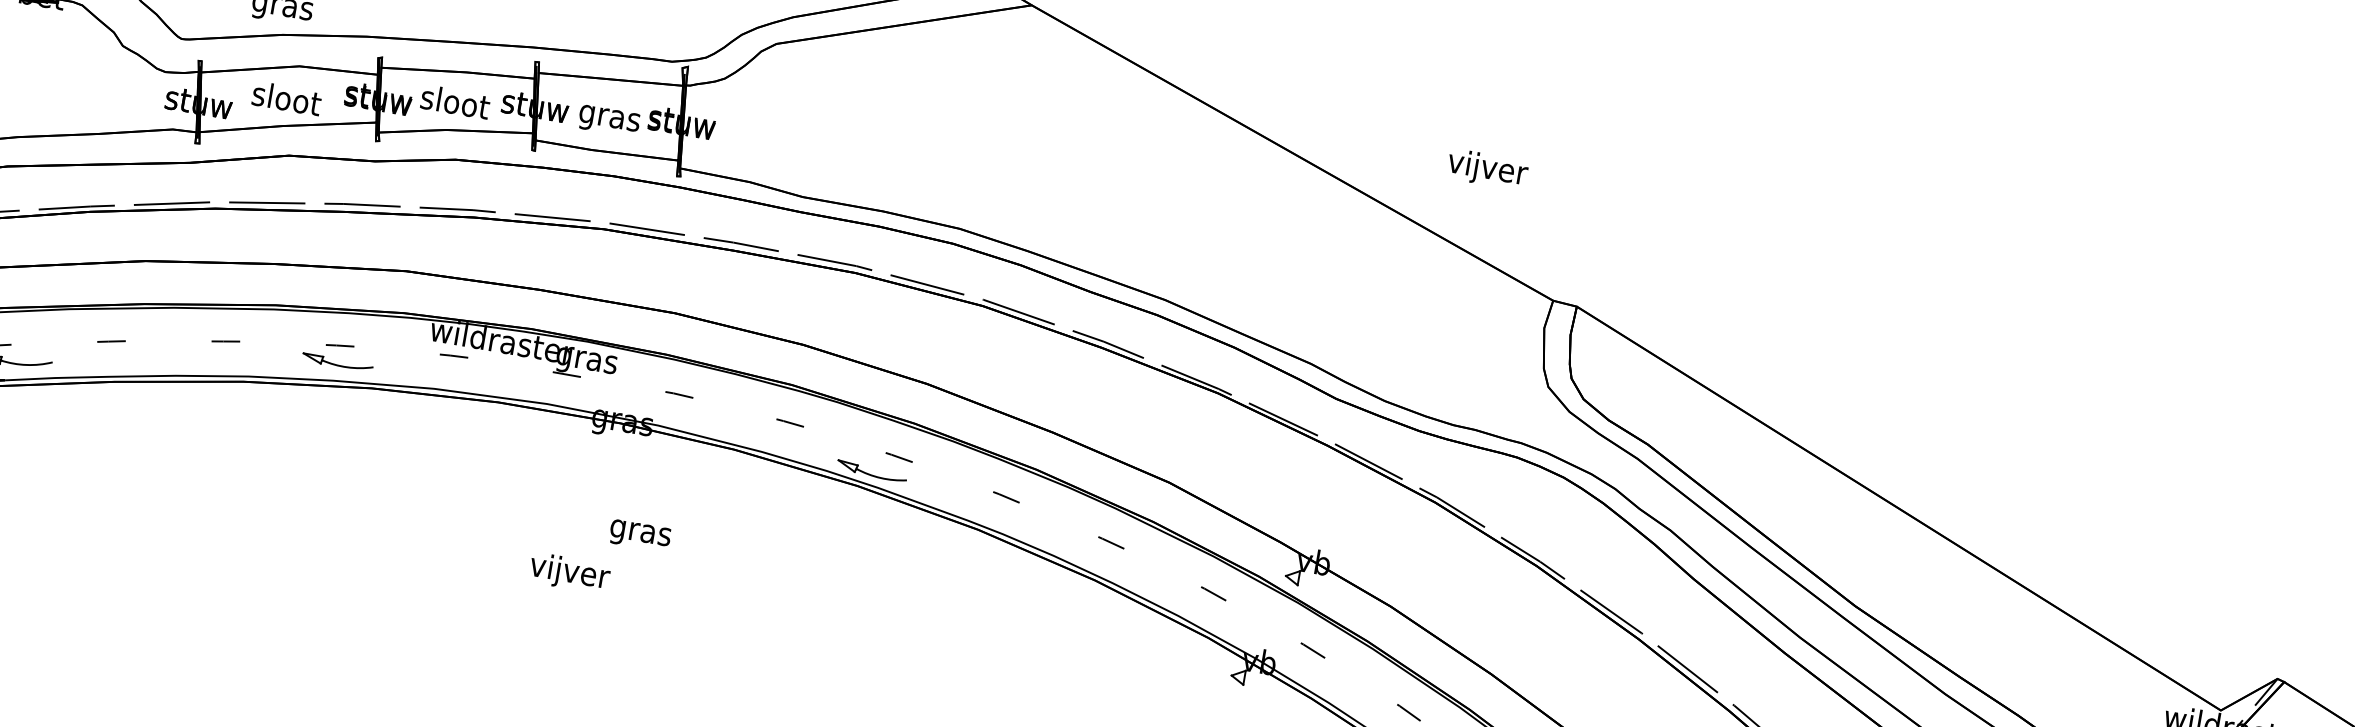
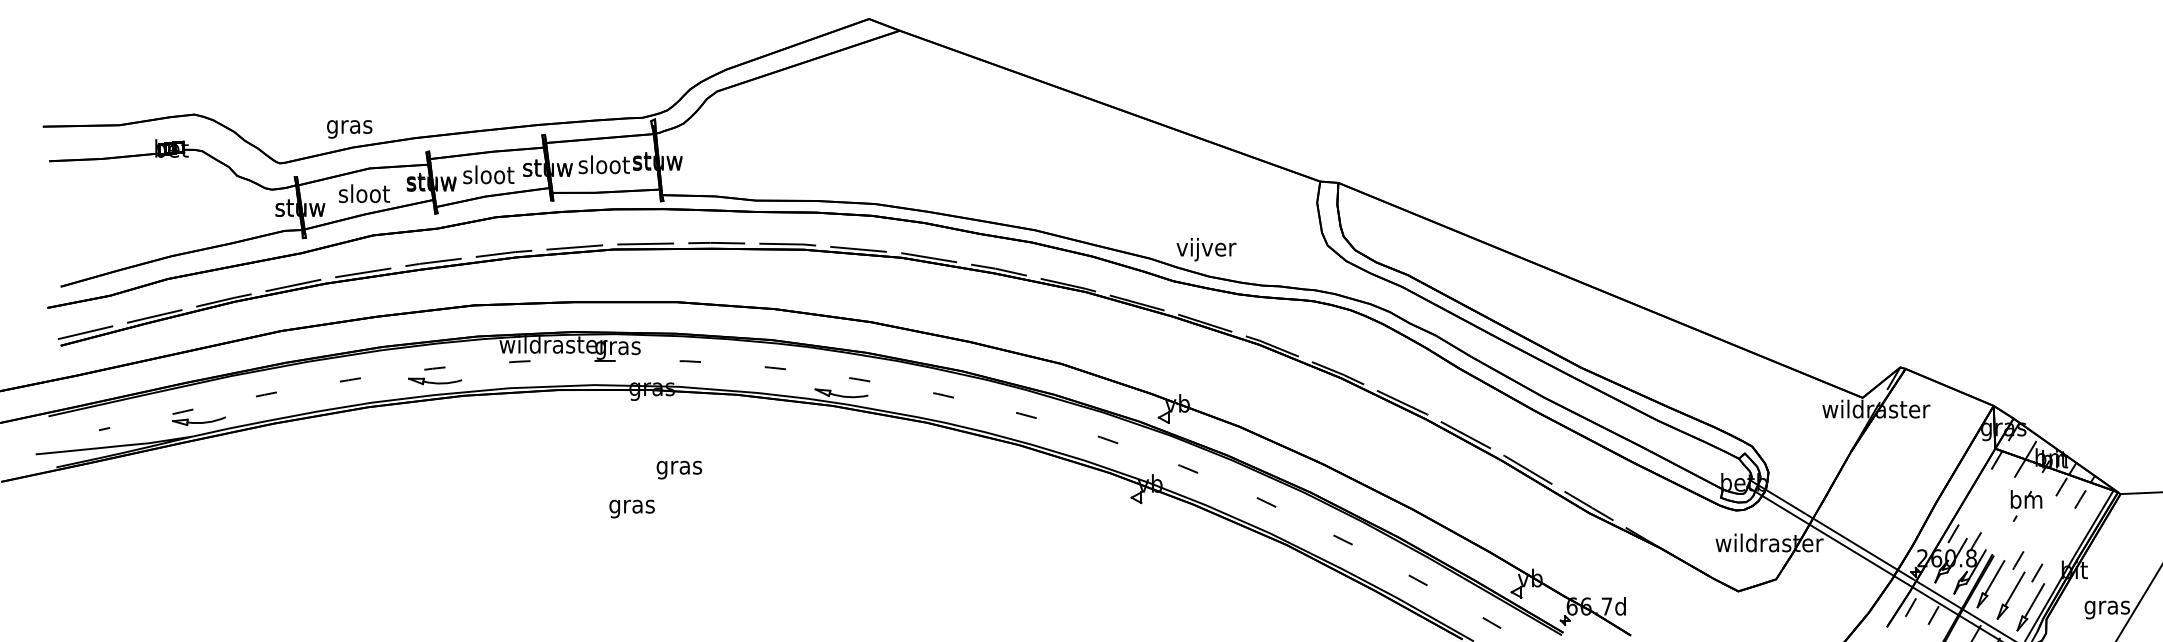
text: (609, 117) -> (603, 166), gras -> sloot
text: (1487, 169) -> (1206, 249), moved
text: (569, 573) -> (632, 506), vijver -> gras

